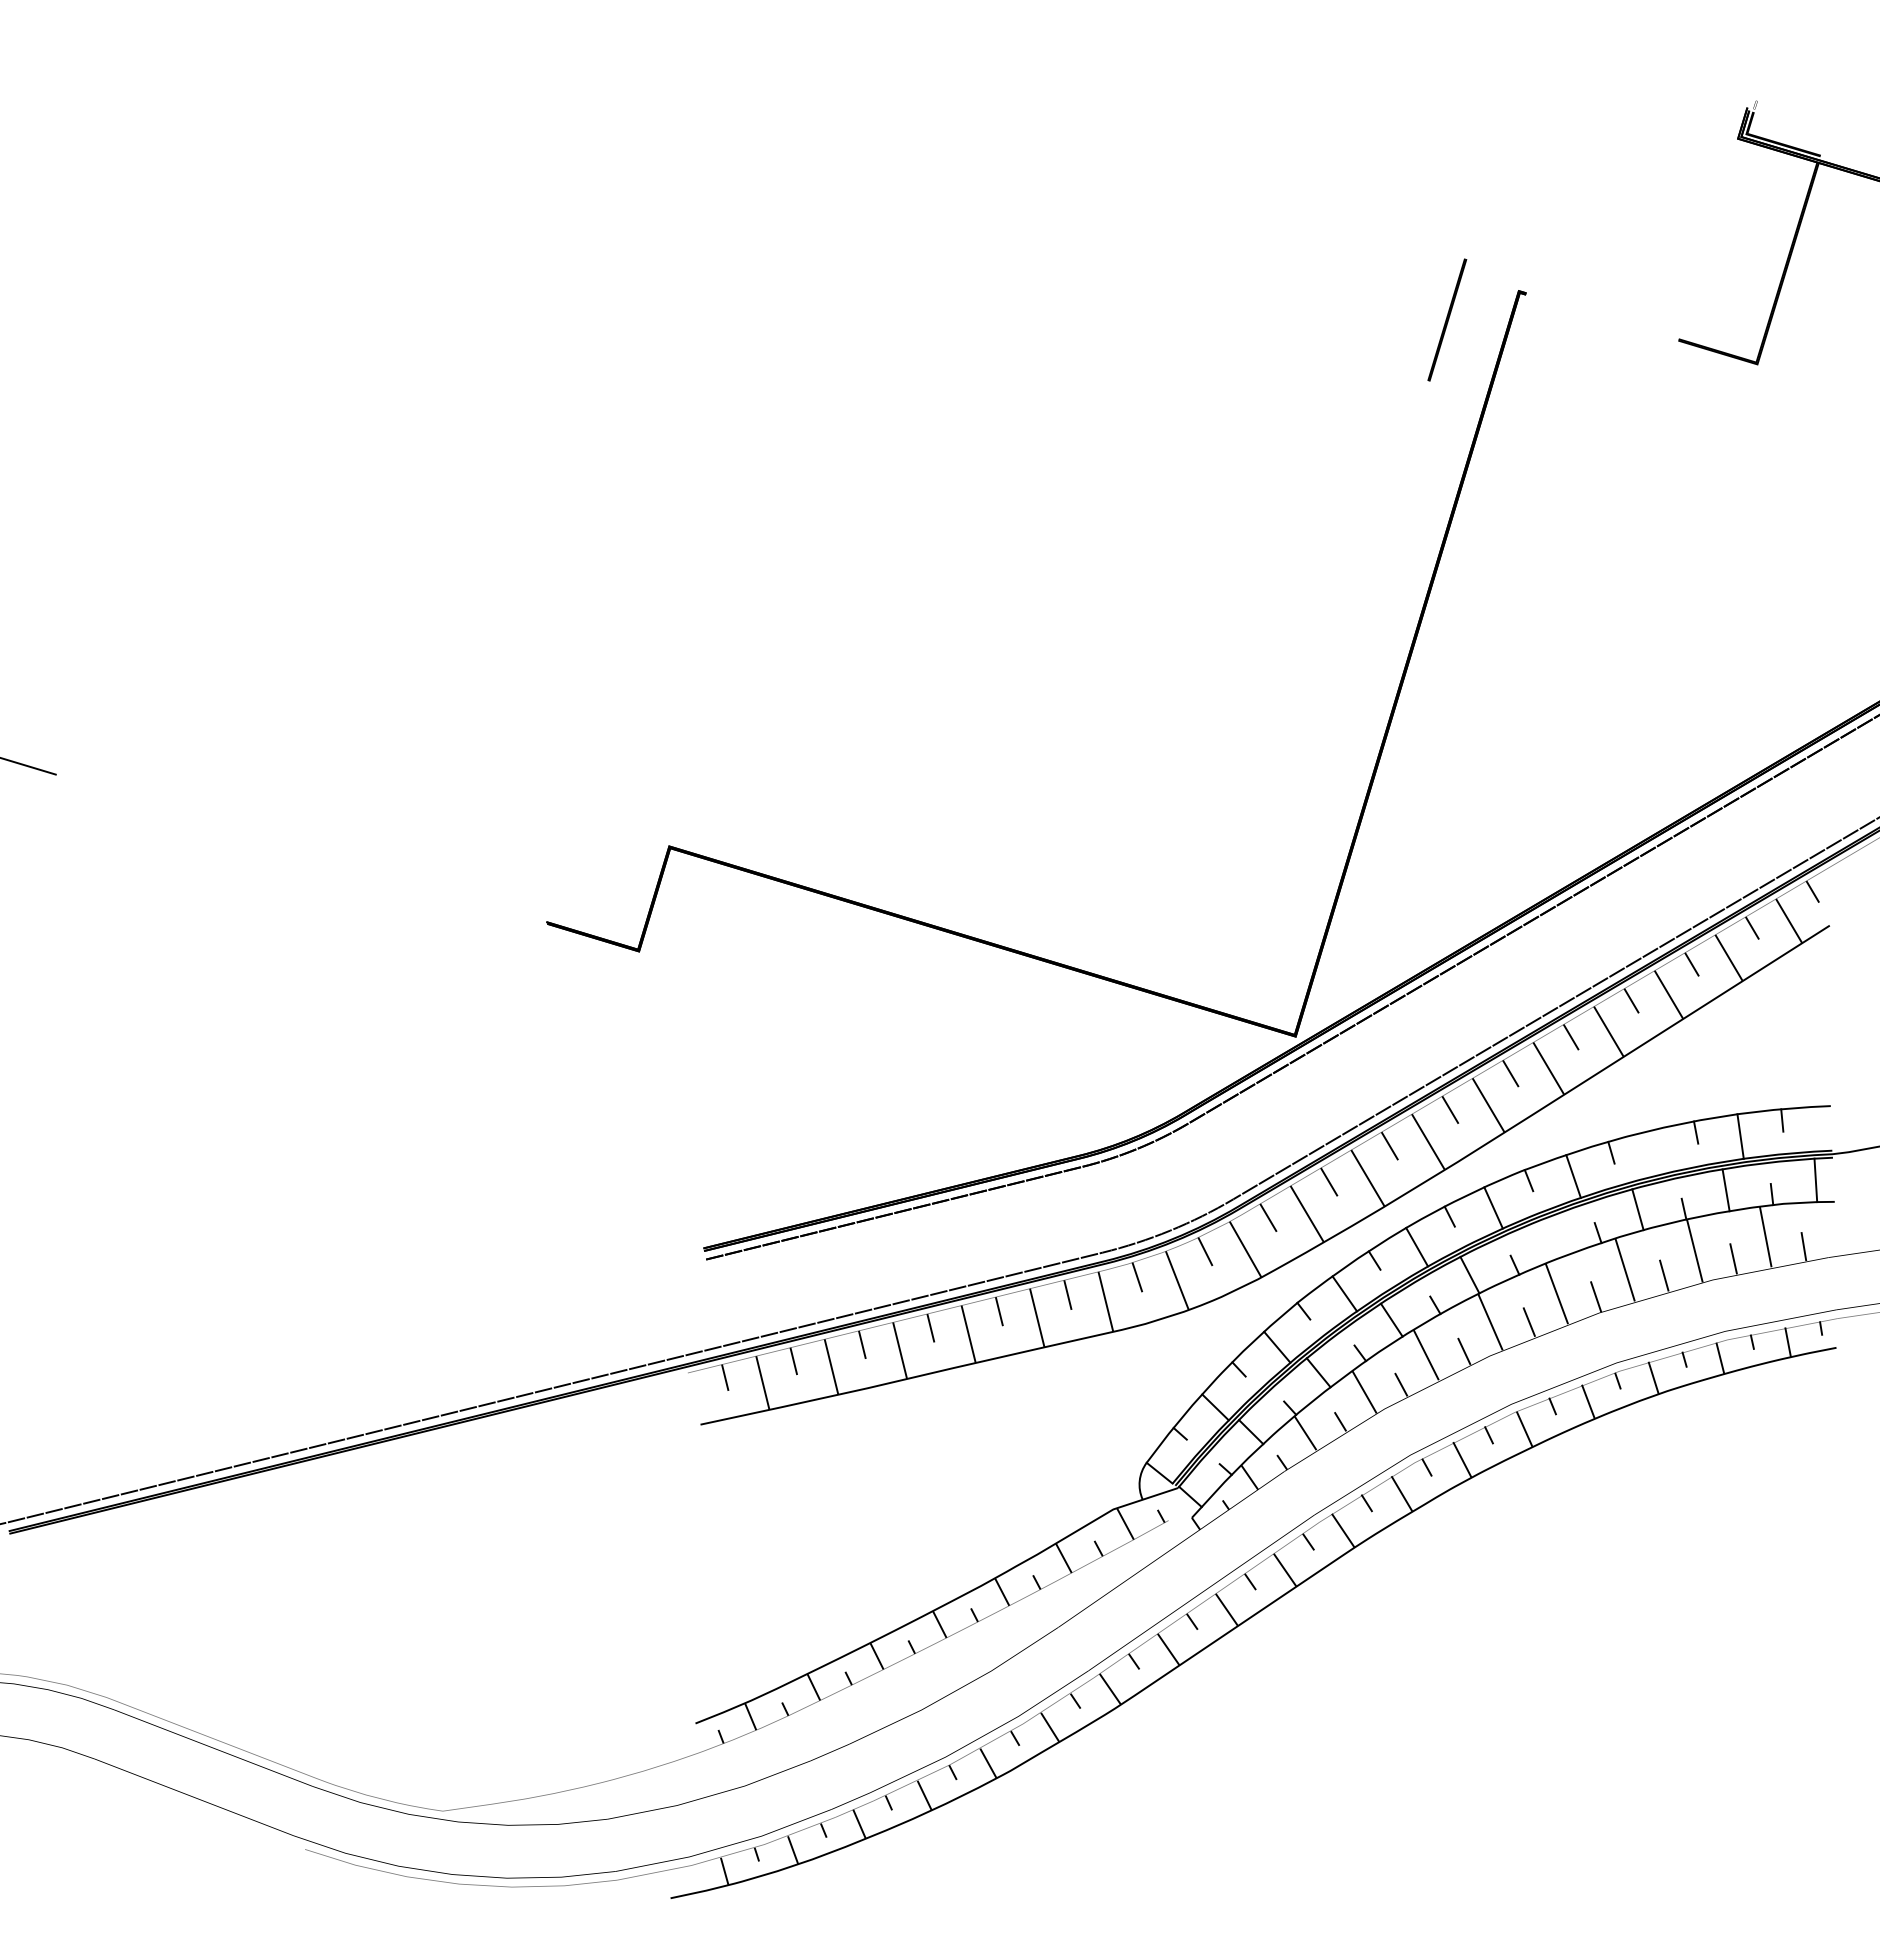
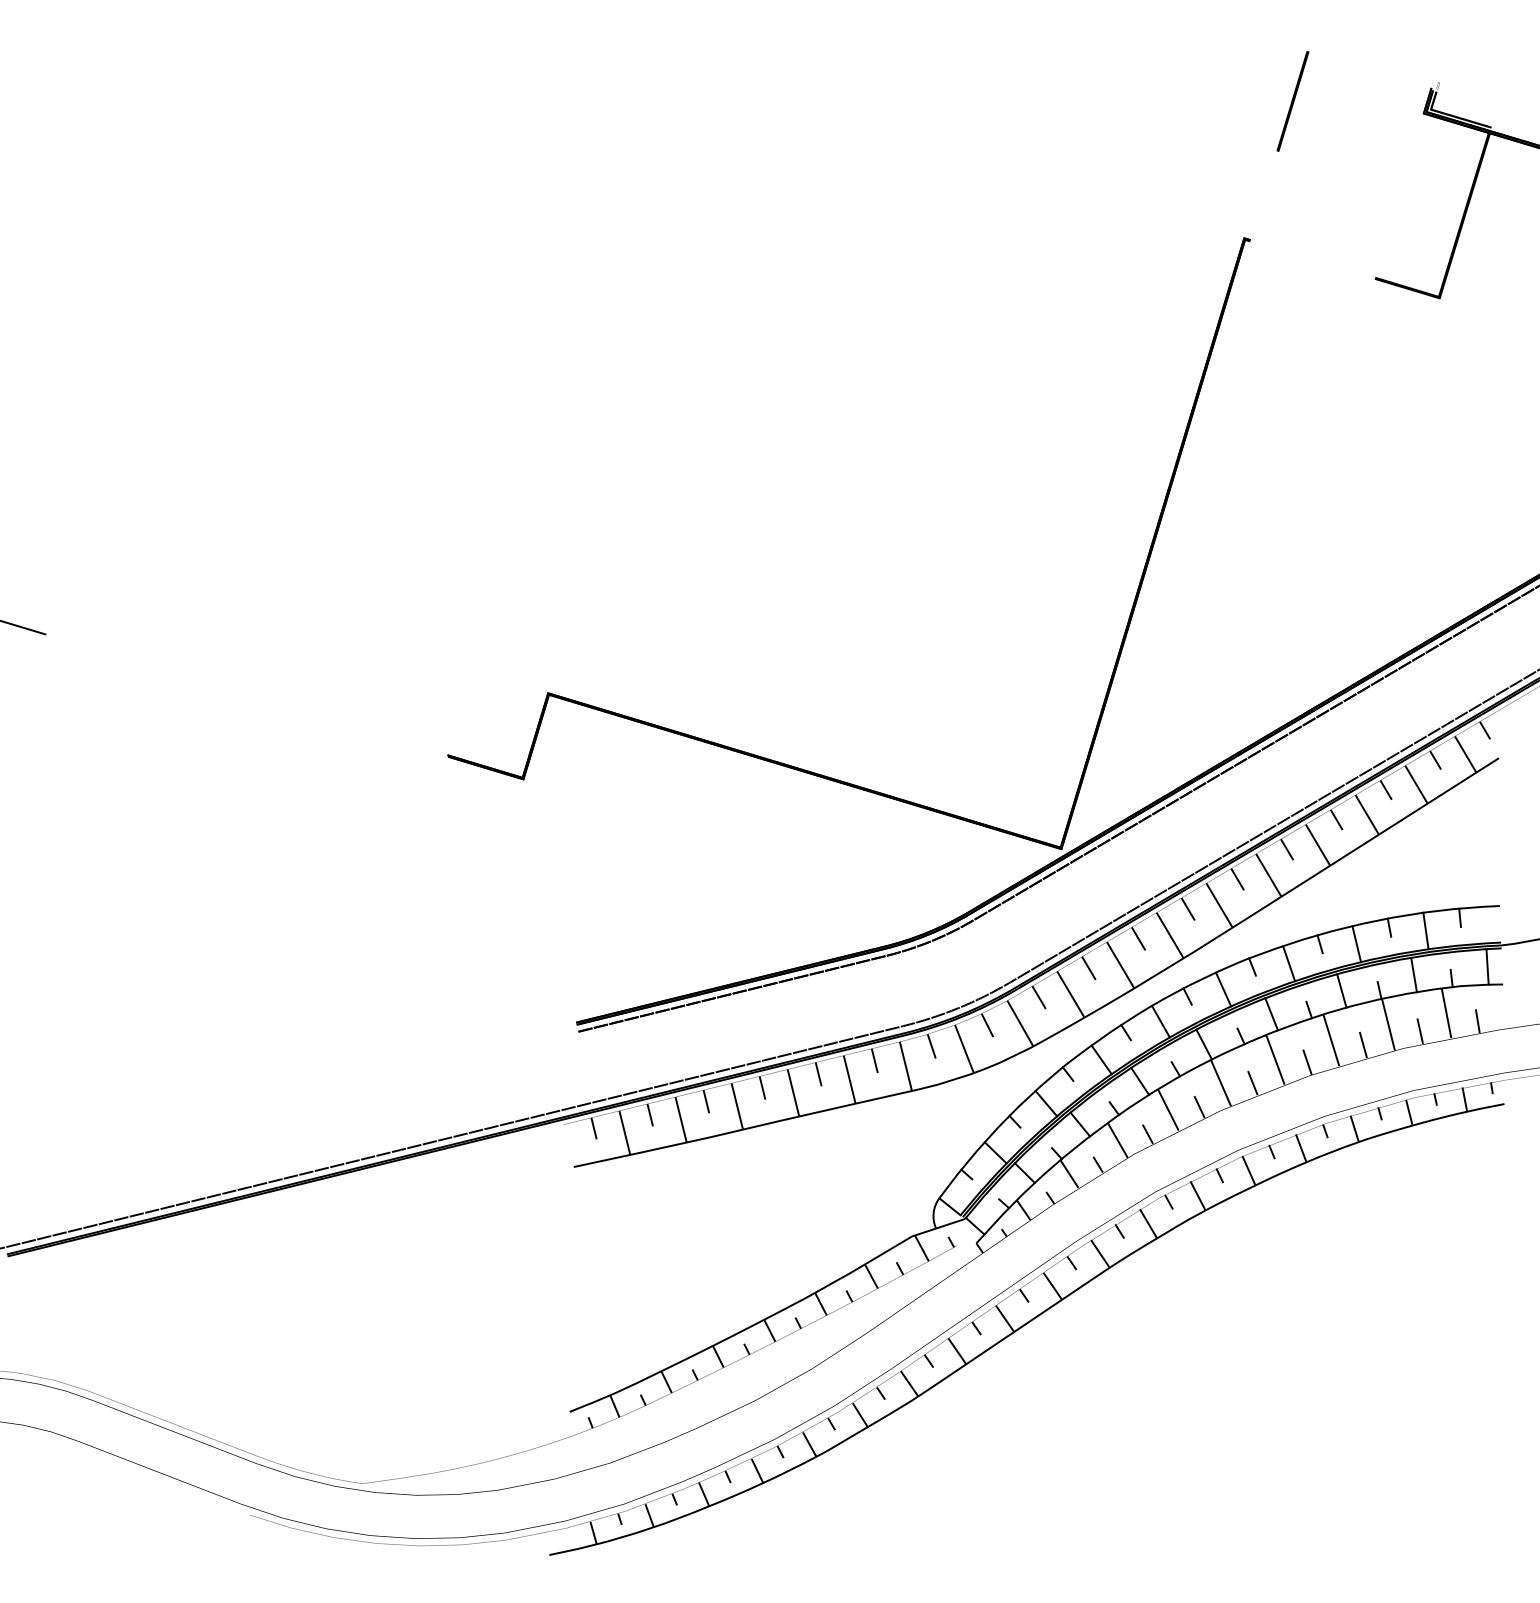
line: (1447, 319) -> (1293, 100), moved
line: (1655, 1152) -> (1356, 944), added
line: (1552, 1237) -> (1271, 1013), added

